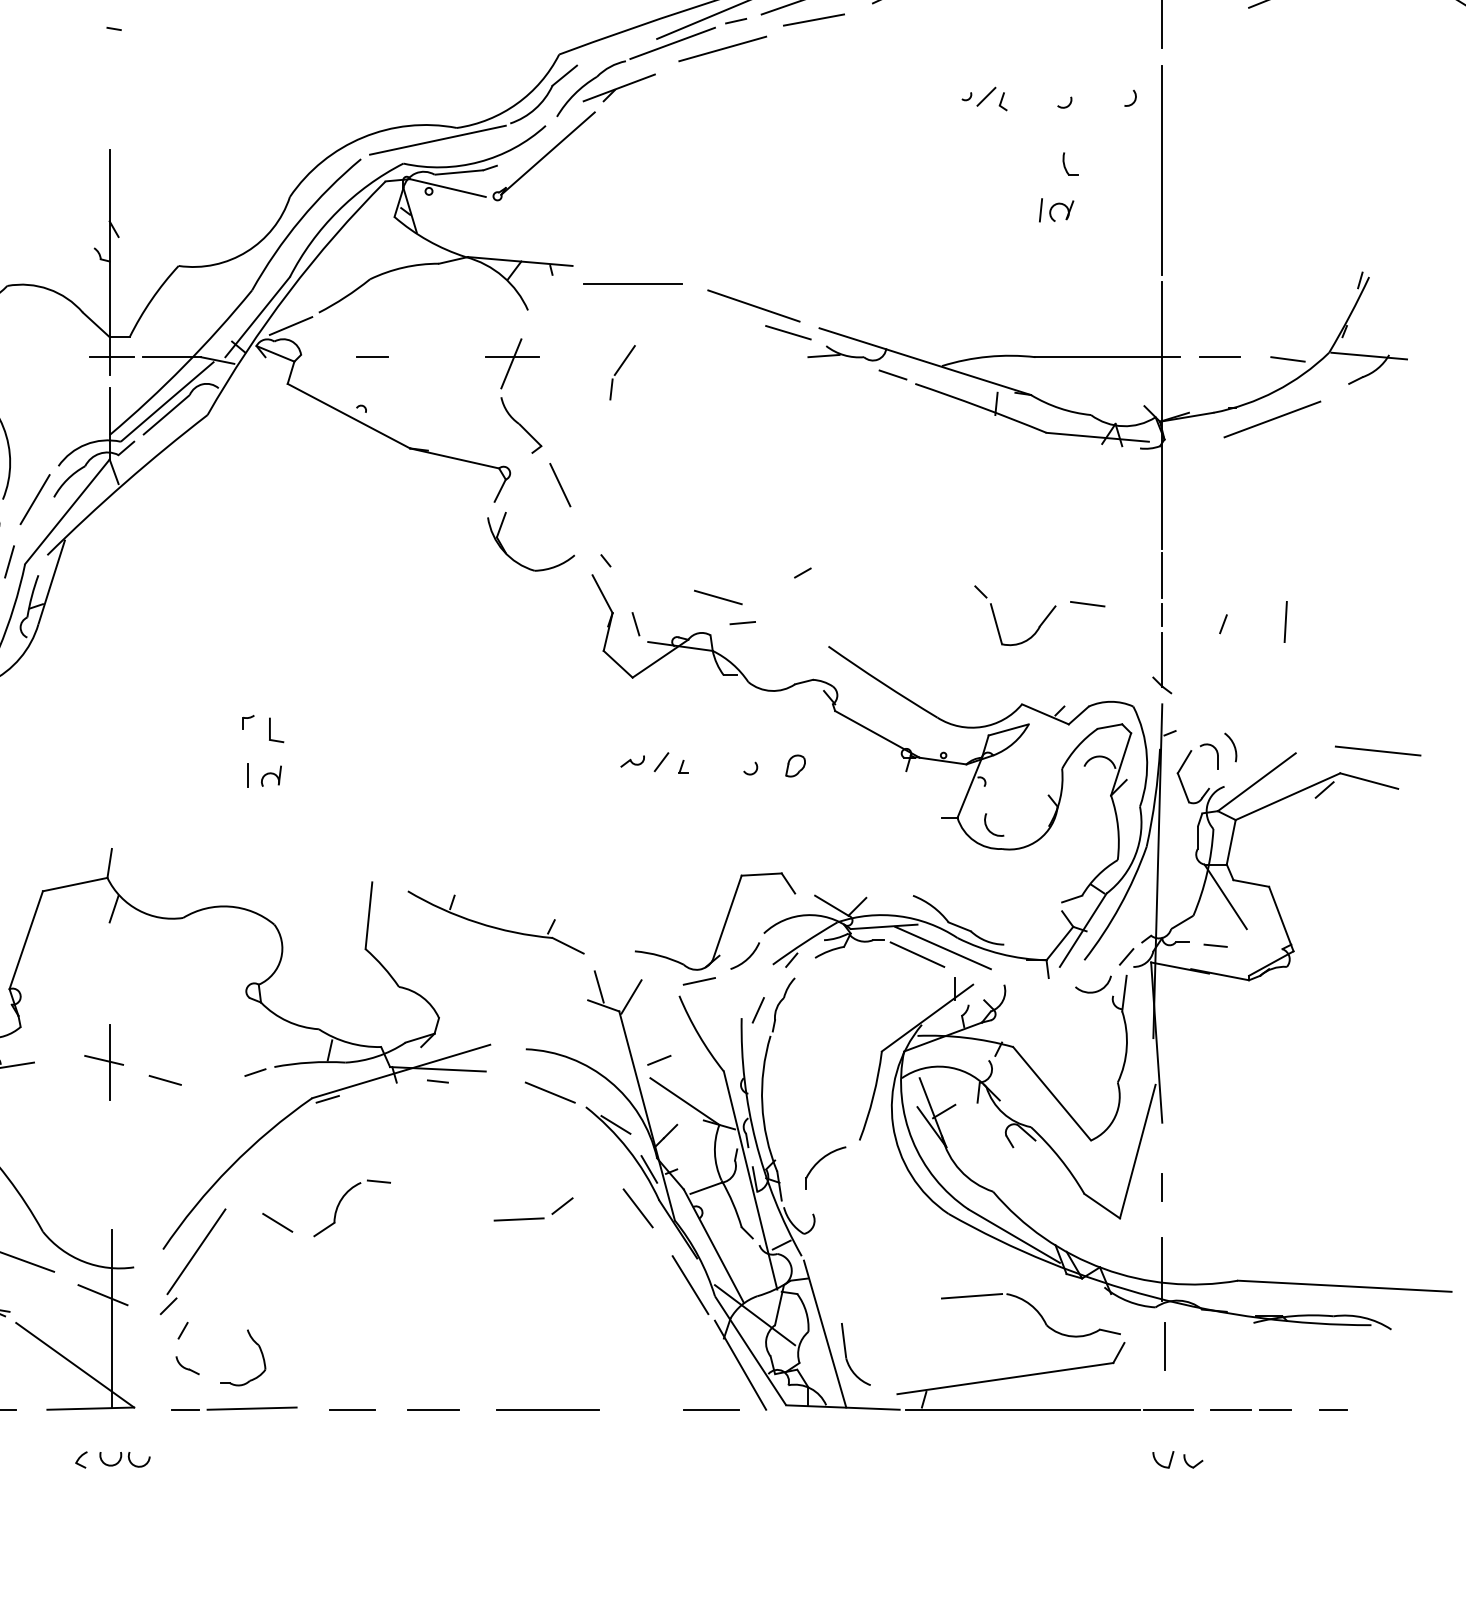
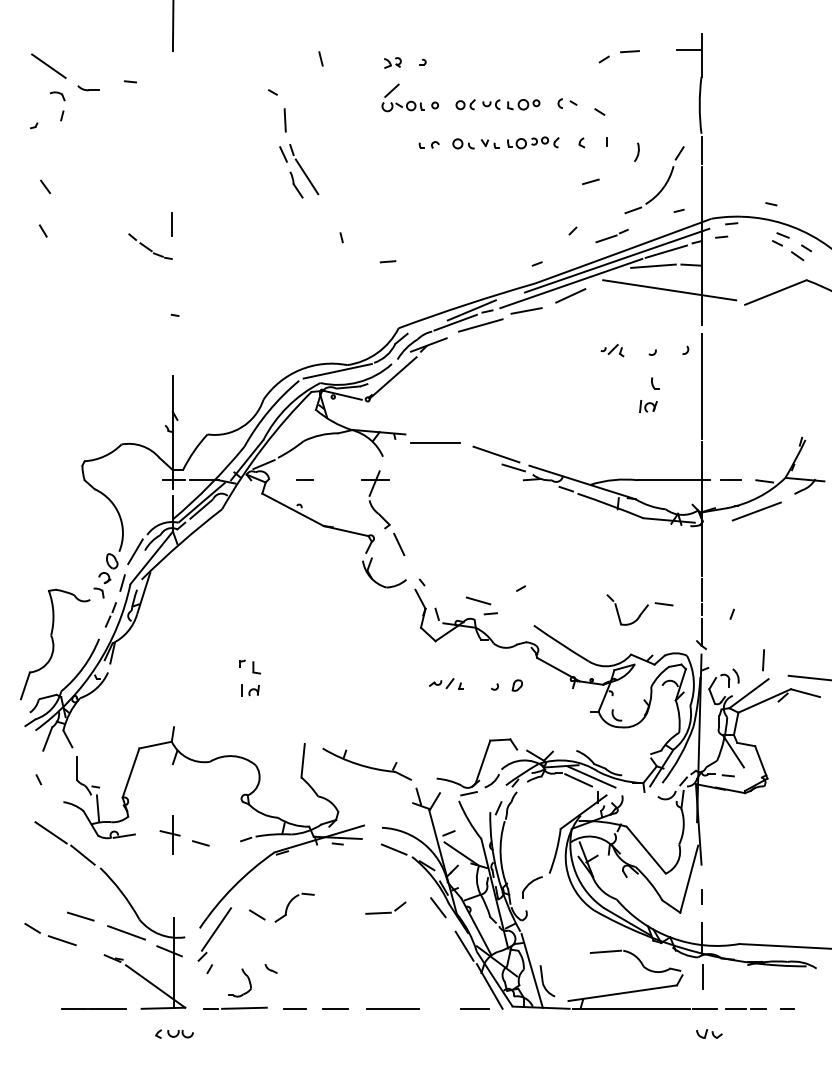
part: (622, 371) -> (430, 487), removed
line: (1285, 622) -> (763, 660), moved
part: (186, 1365) -> (270, 968), moved

